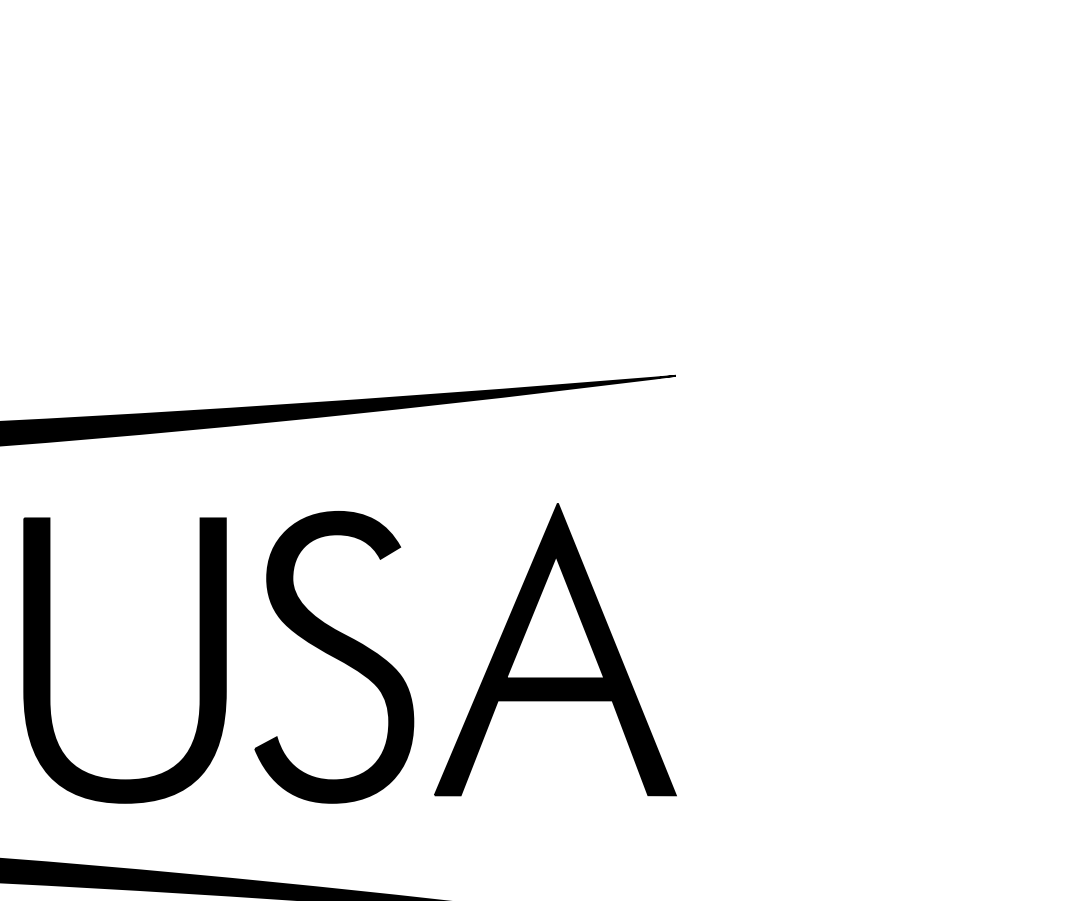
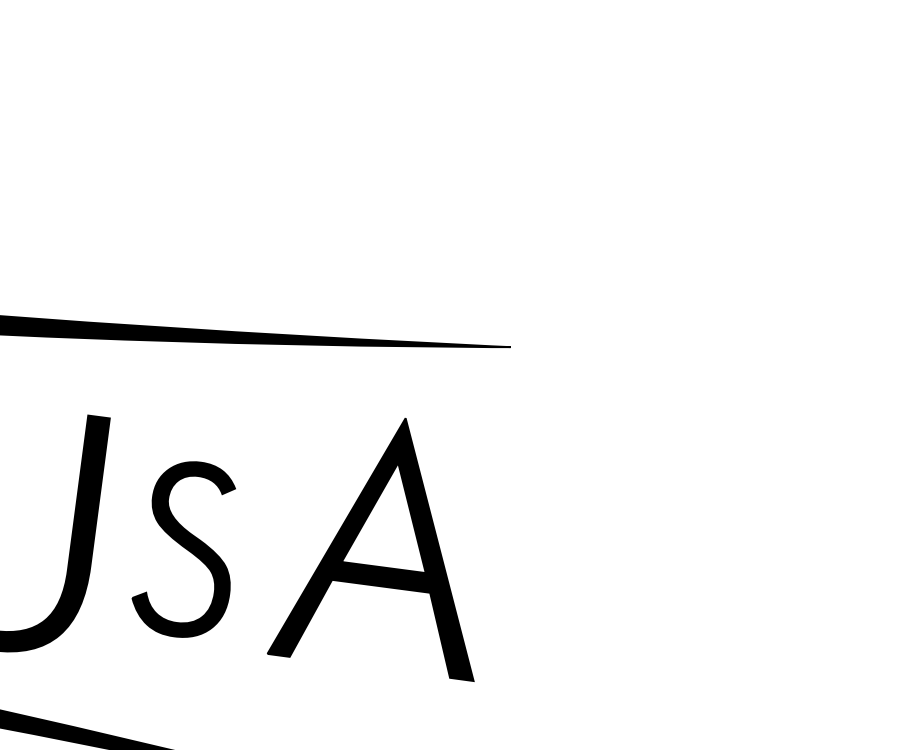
part: (555, 649) -> (387, 542), moved
part: (334, 657) -> (187, 549), size x0.7

